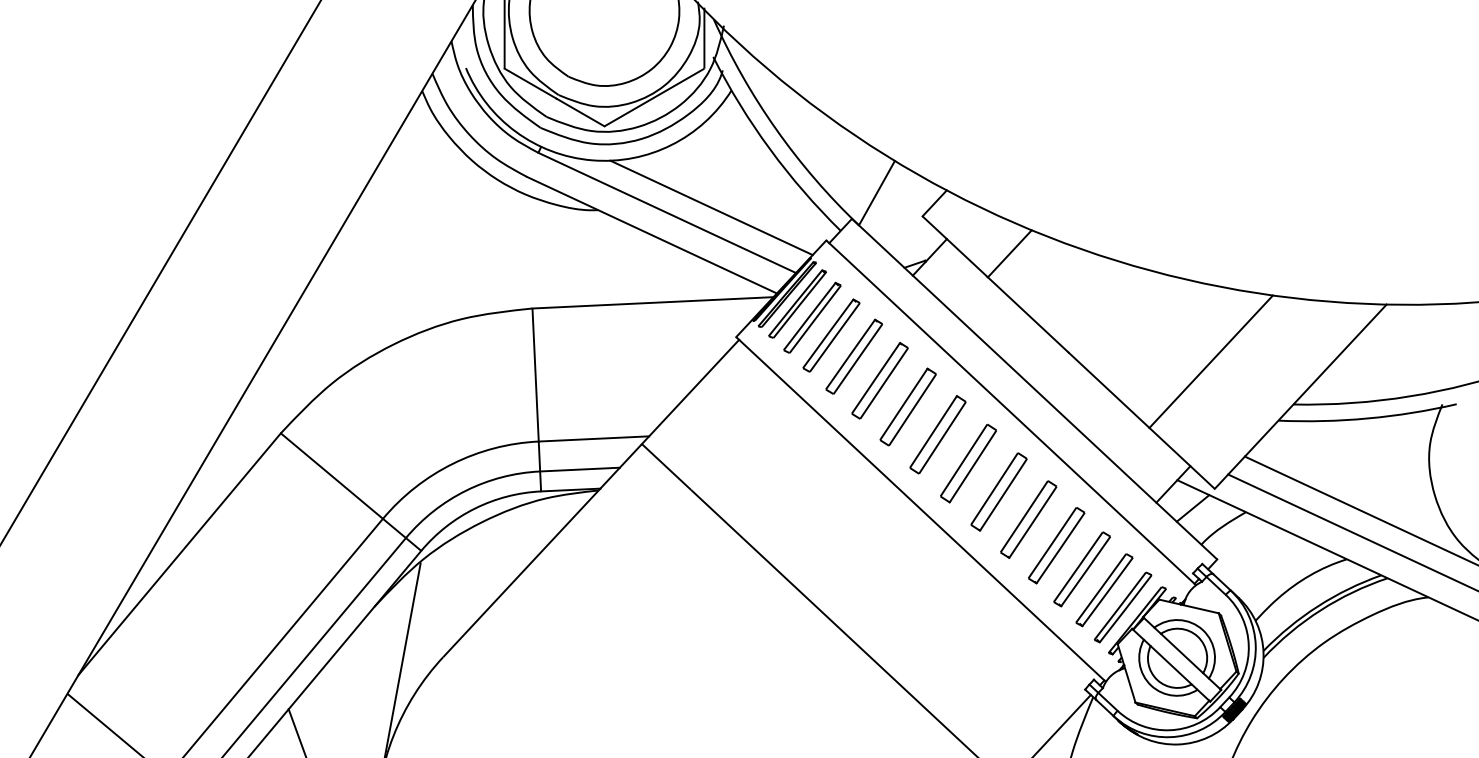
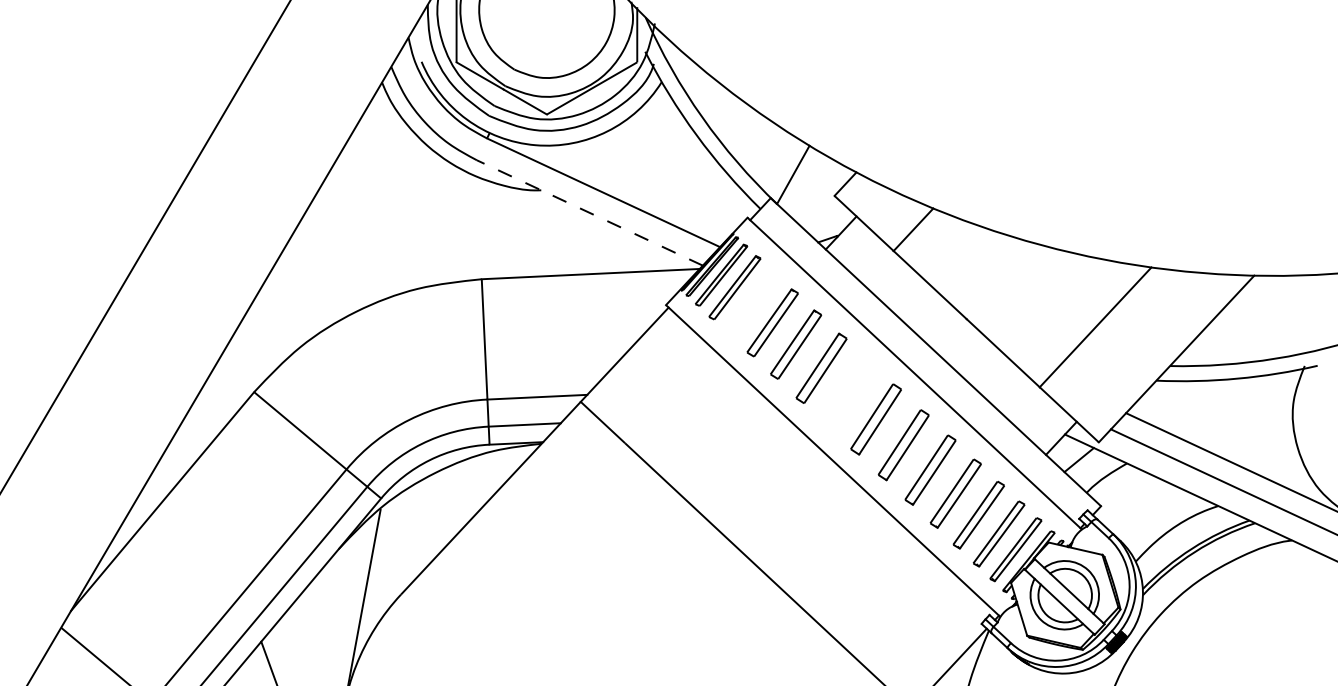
line: (711, 207) -> (643, 187), removed
line: (651, 234) -> (589, 212), solid -> dashed
part: (831, 335) -> (752, 303), removed
part: (937, 434) -> (848, 393), removed

